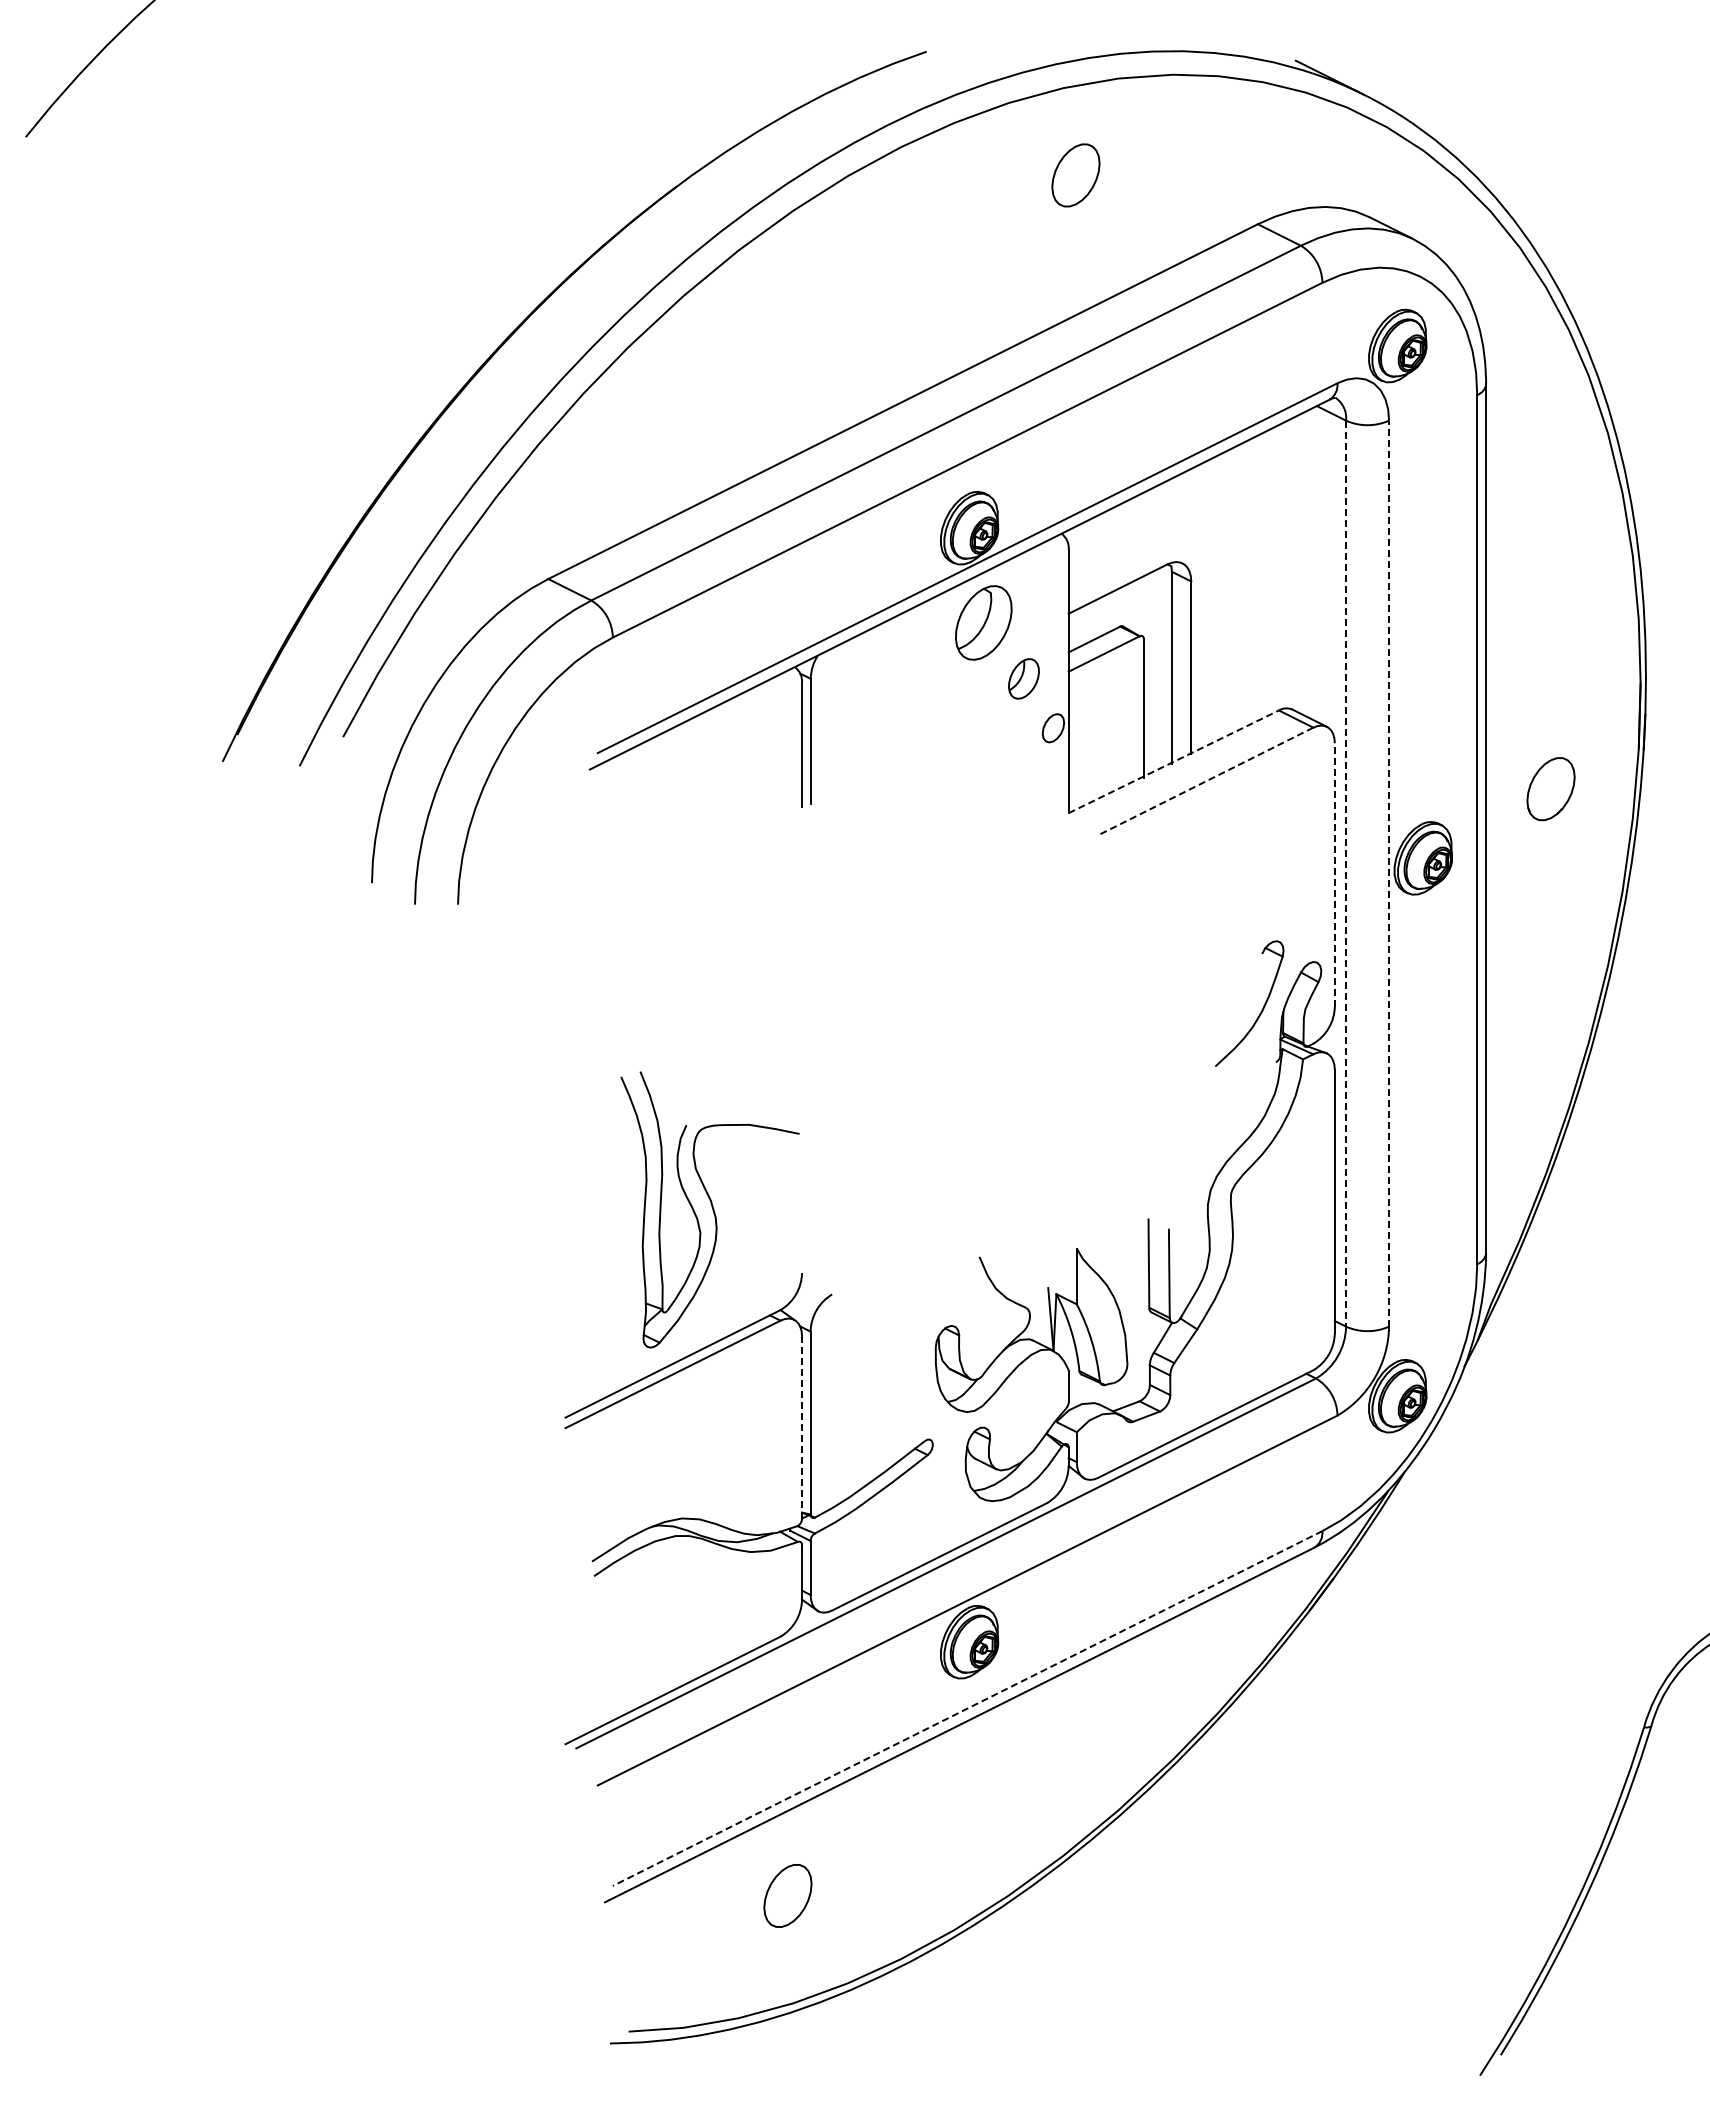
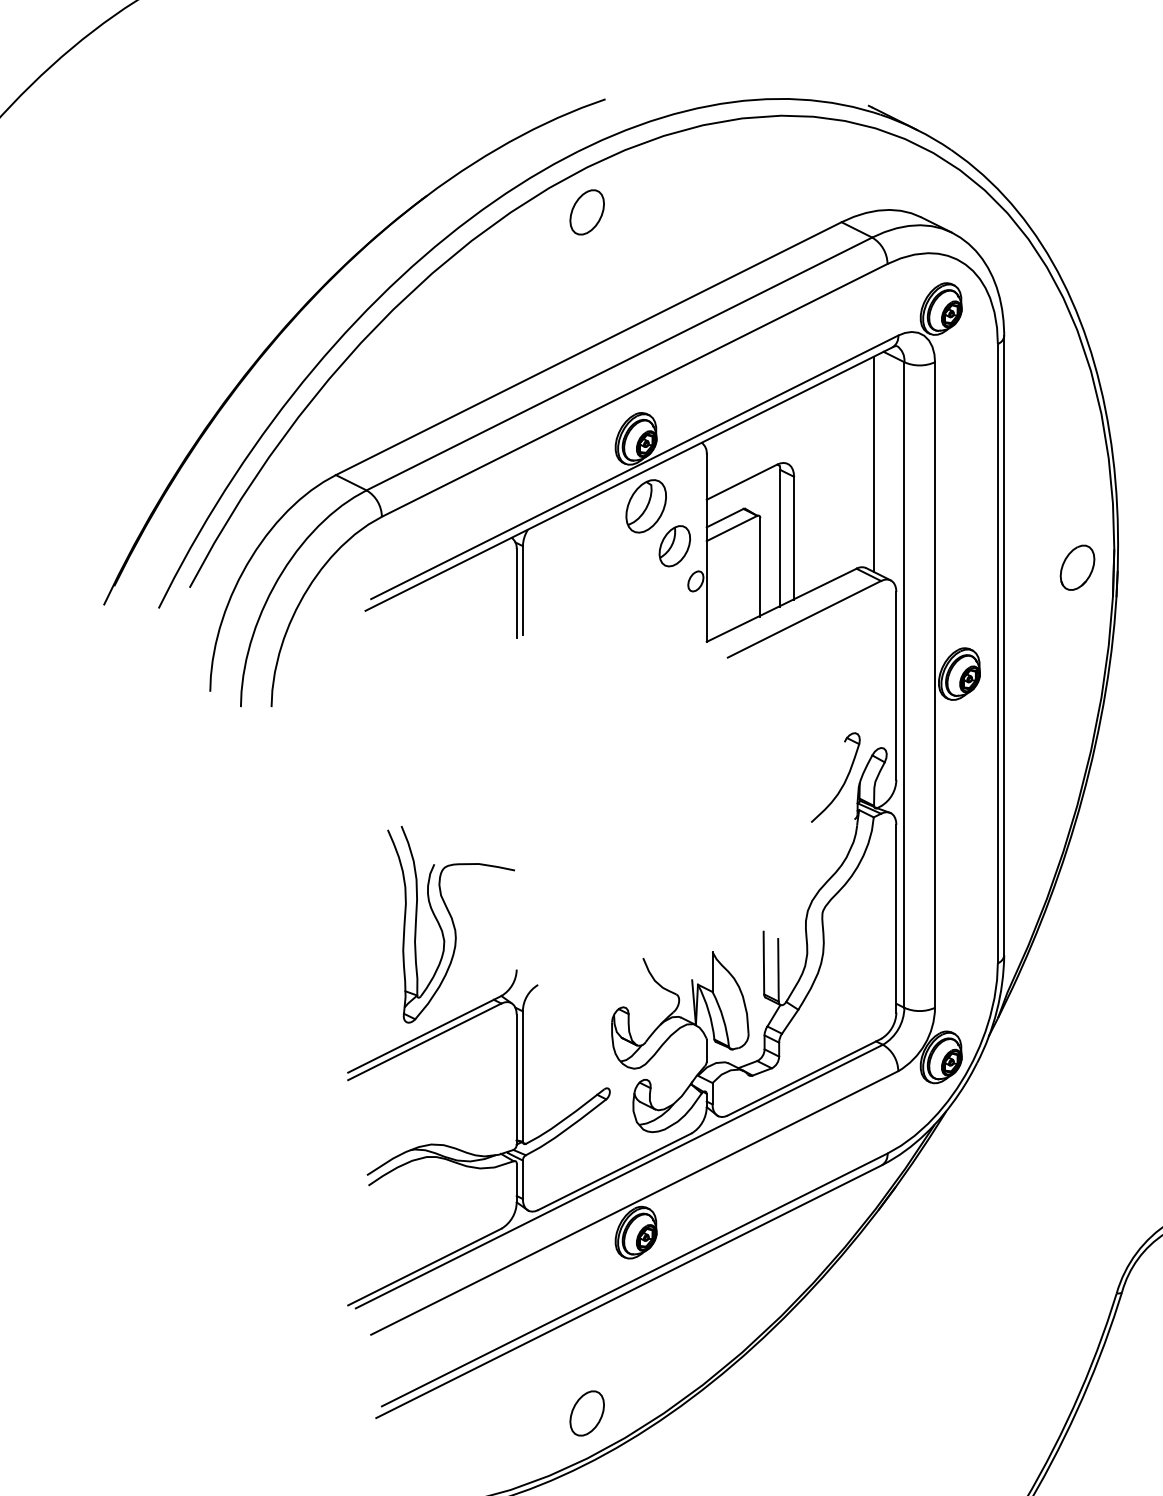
part: (1075, 175) -> (586, 212), moved
line: (1303, 563) -> (874, 464), added
part: (1023, 678) -> (674, 545), size x1.43
line: (1173, 761) -> (781, 605), dashed -> solid
line: (1205, 781) -> (804, 619), dashed -> solid
part: (1550, 789) -> (1077, 568), moved
line: (1346, 873) -> (904, 684), dashed -> solid
line: (1389, 873) -> (935, 684), dashed -> solid
line: (1334, 874) -> (896, 685), dashed -> solid
line: (802, 1426) -> (517, 1078), dashed -> solid
line: (967, 1708) -> (634, 1279), dashed -> solid
part: (787, 1895) -> (586, 1413), moved

